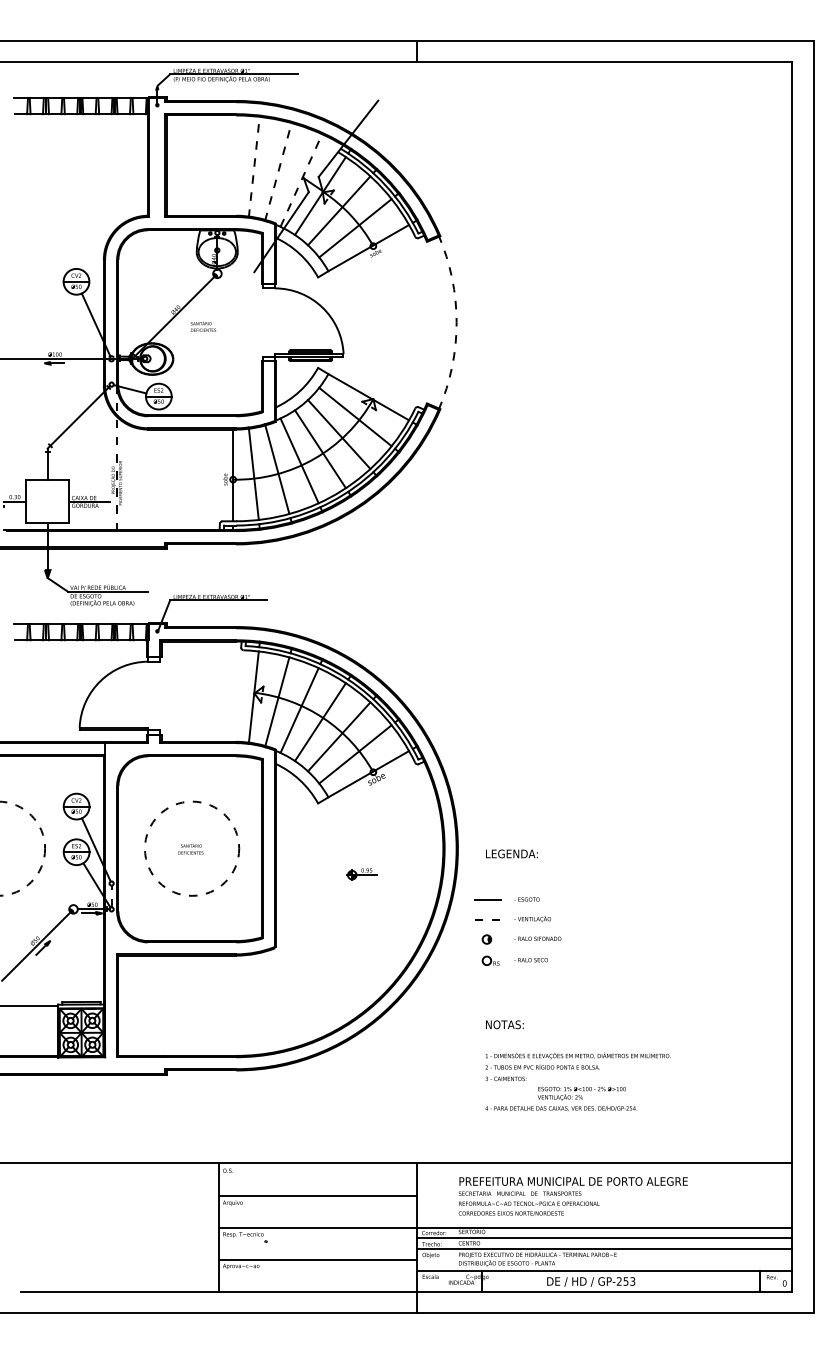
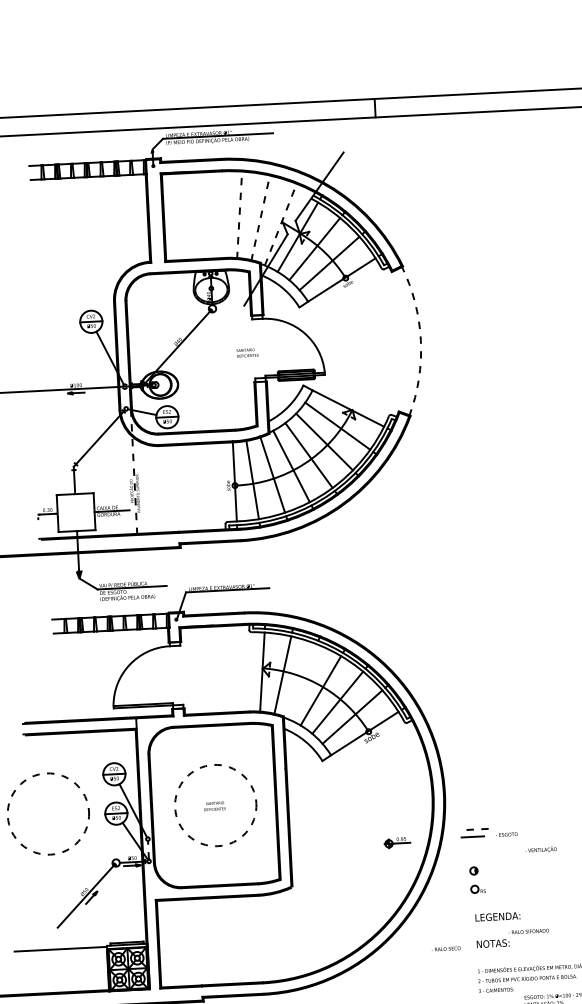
text: (203, 326) -> (247, 352), moved
line: (299, 710) -> (302, 681), removed
text: (511, 853) -> (497, 916), moved
part: (361, 874) -> (396, 842), moved
line: (482, 919) -> (473, 829), moved
text: (532, 919) -> (540, 850), moved
text: (537, 938) -> (528, 931), moved
text: (530, 960) -> (445, 949), moved

